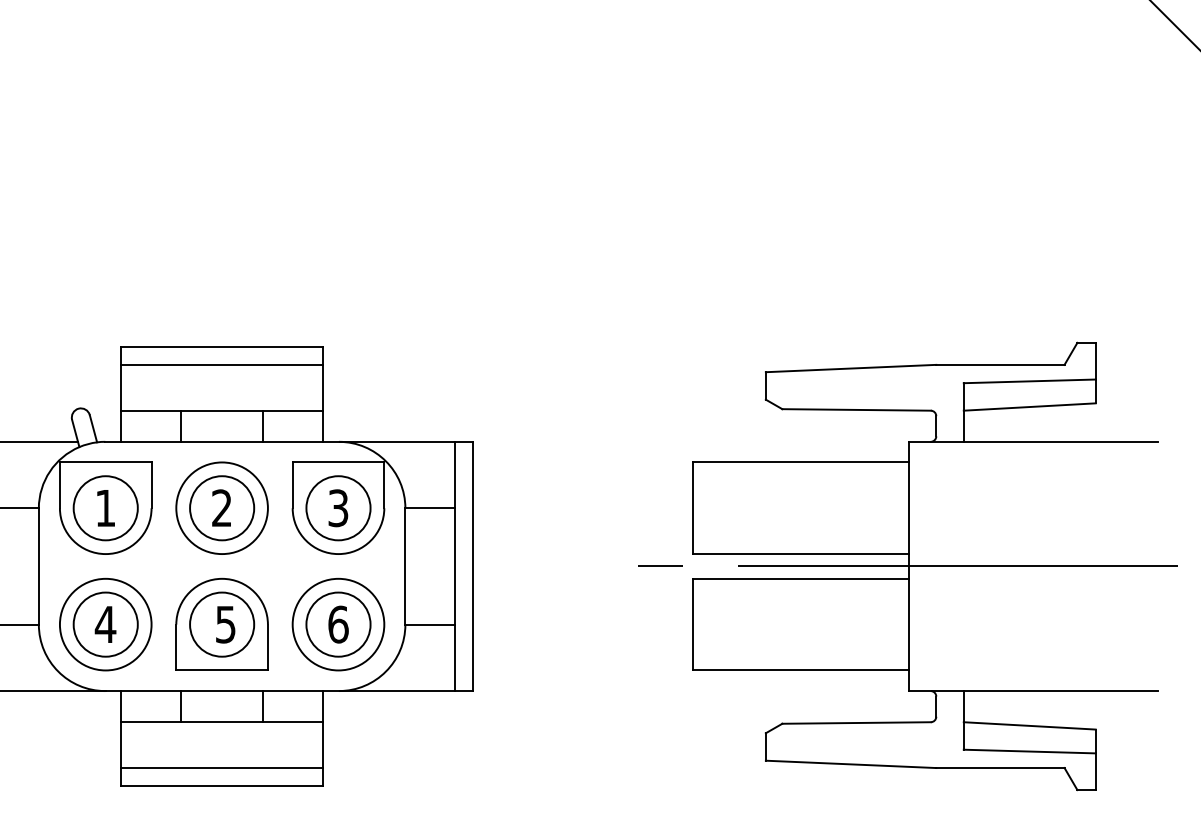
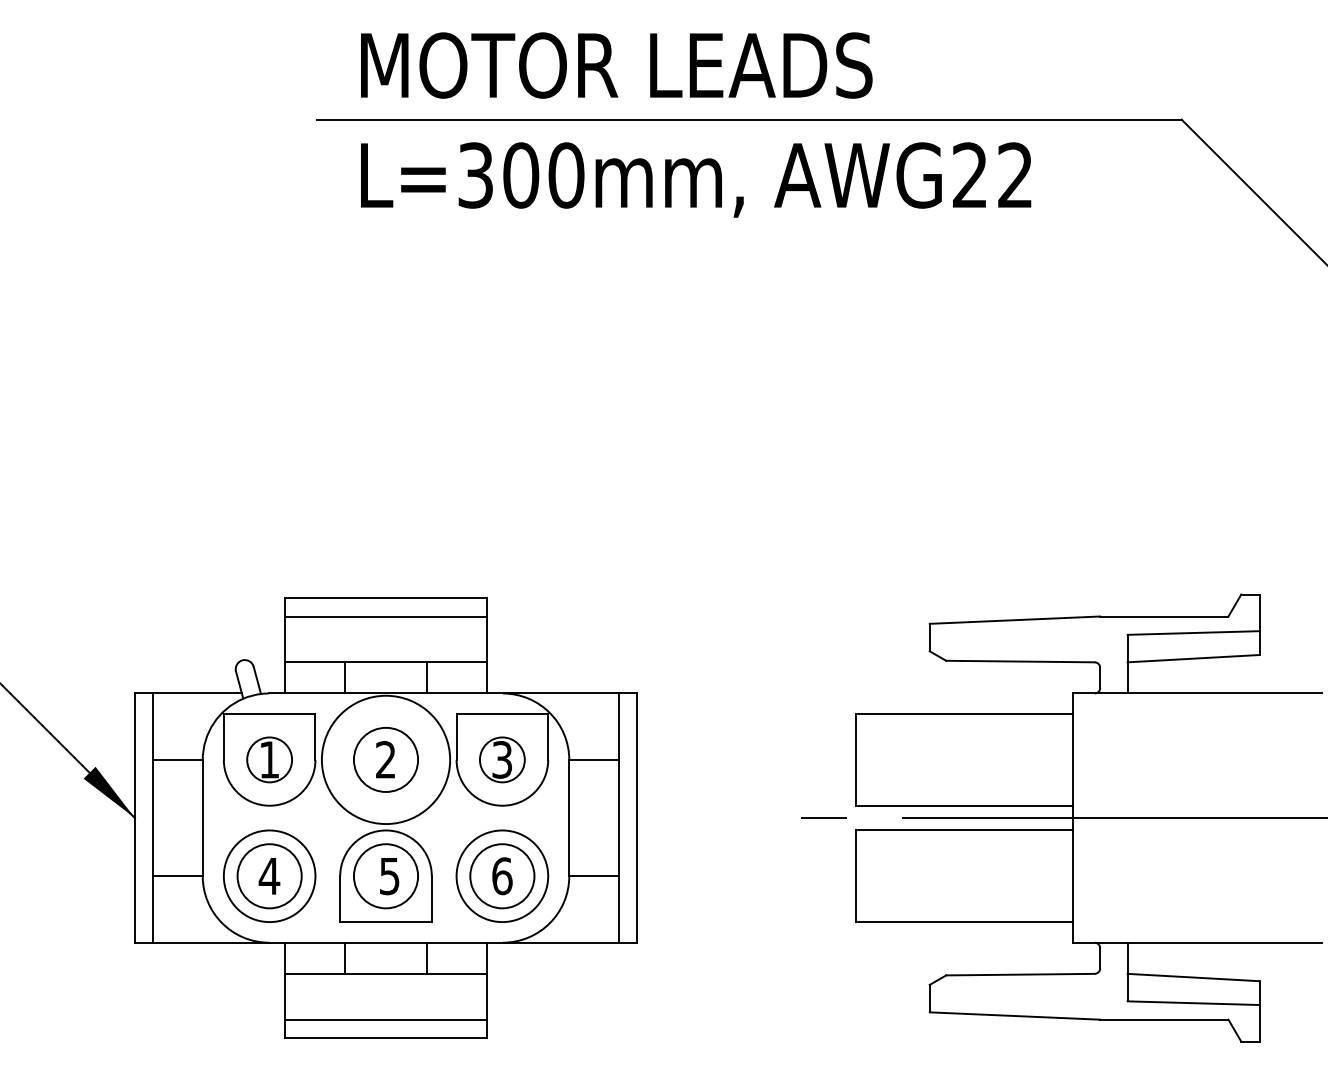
circle: (105, 507) -> (269, 759), size x0.7
circle: (221, 507) -> (385, 759), size x1.4
circle: (338, 507) -> (502, 759), size x0.7

